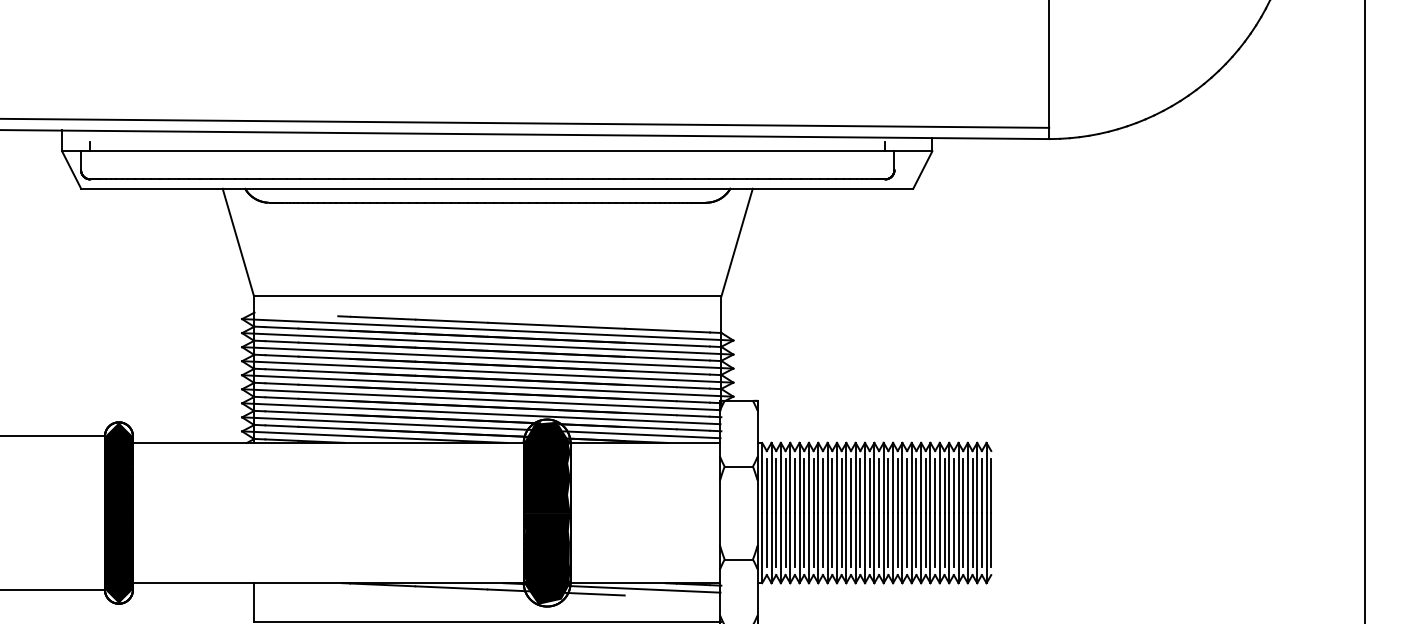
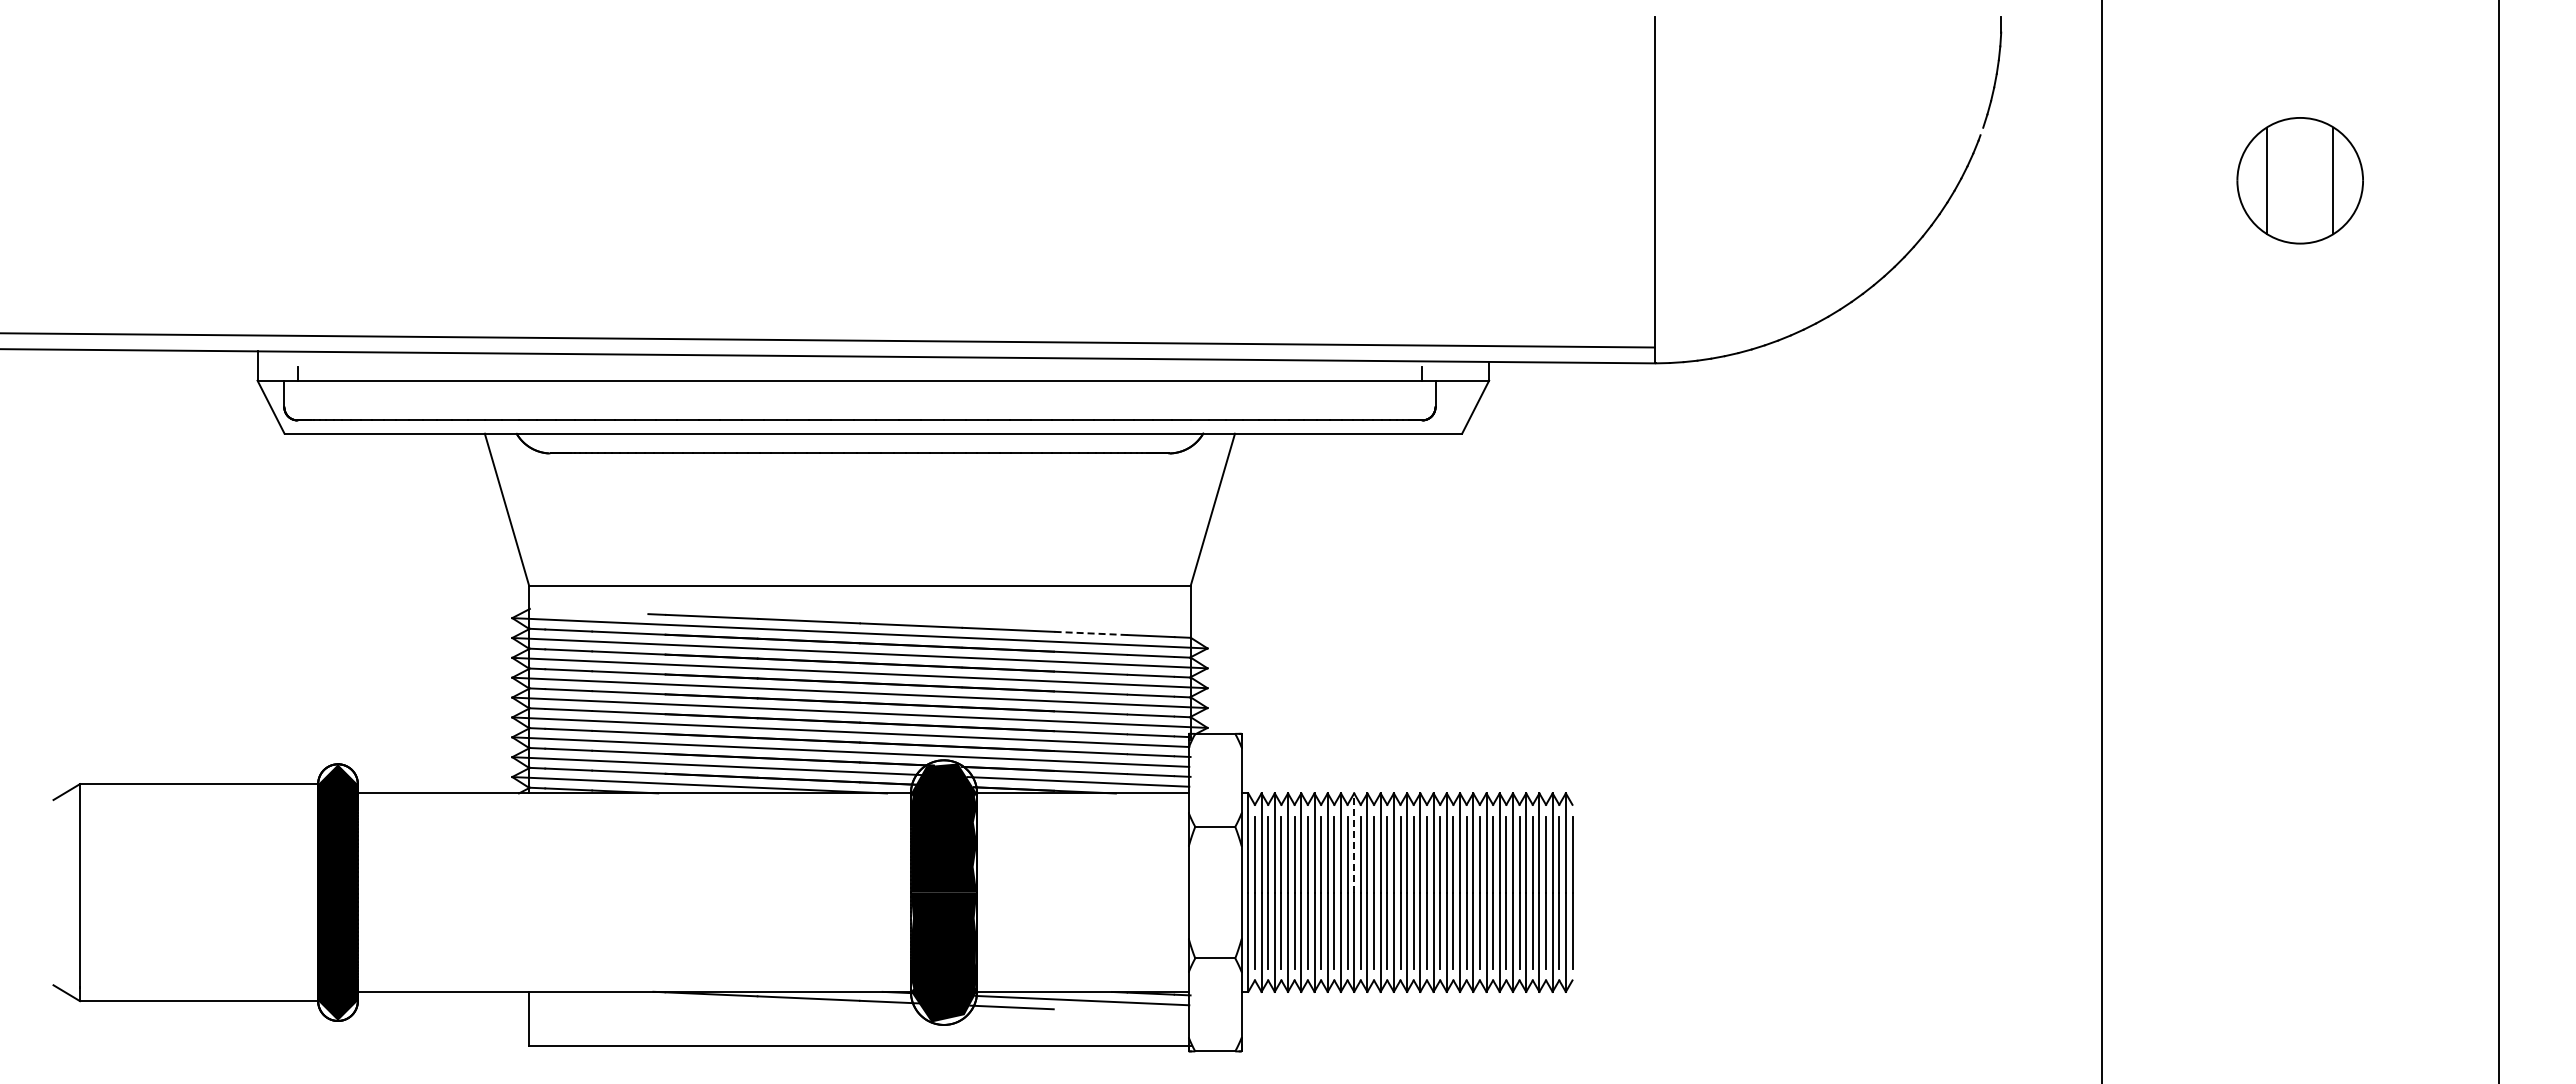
line: (651, 329) -> (1091, 633), solid -> dashed
line: (837, 478) -> (1354, 843), solid -> dashed

